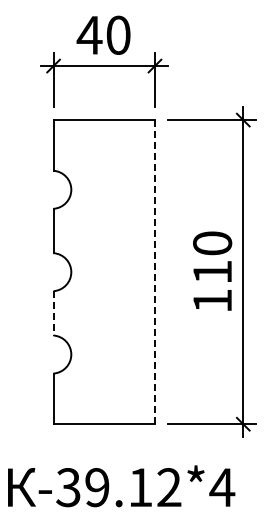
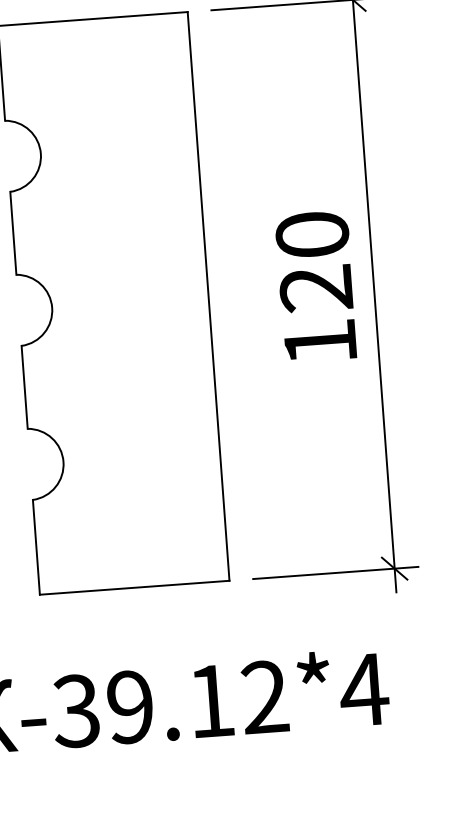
line: (154, 272) -> (207, 297), dashed -> solid
text: (212, 272) -> (316, 289), 110 -> 120
line: (53, 313) -> (24, 387), dashed -> solid

